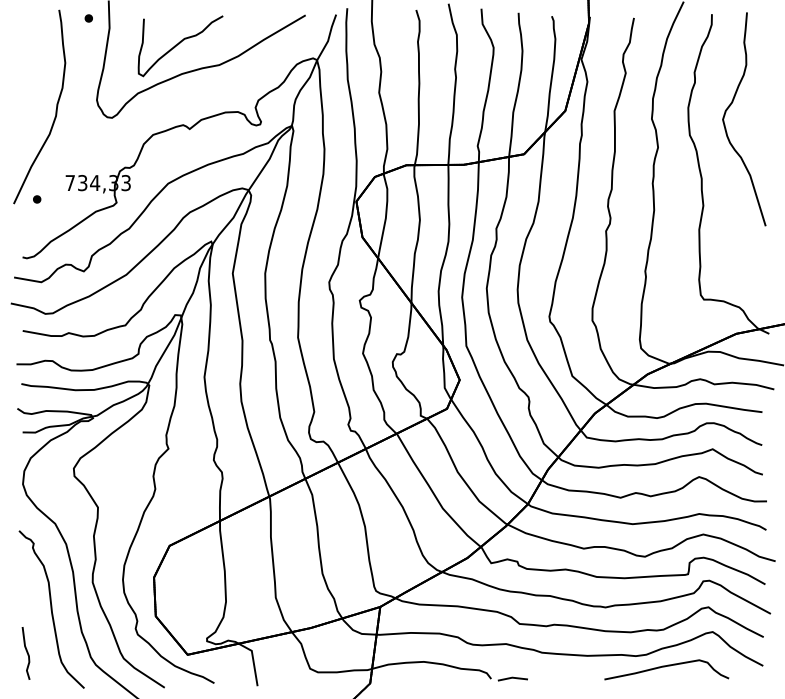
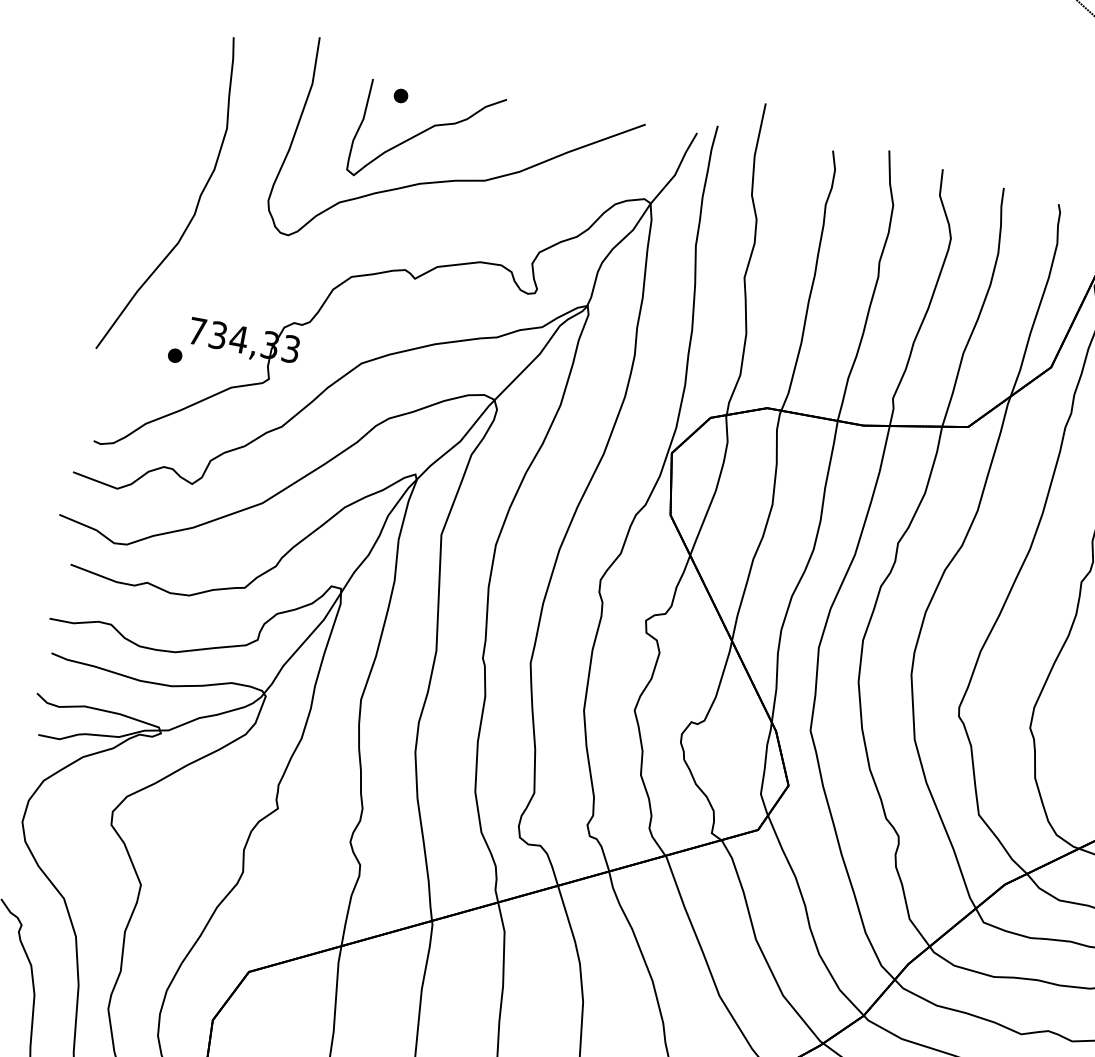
part: (88, 18) -> (400, 95), moved
part: (37, 199) -> (175, 355), moved

